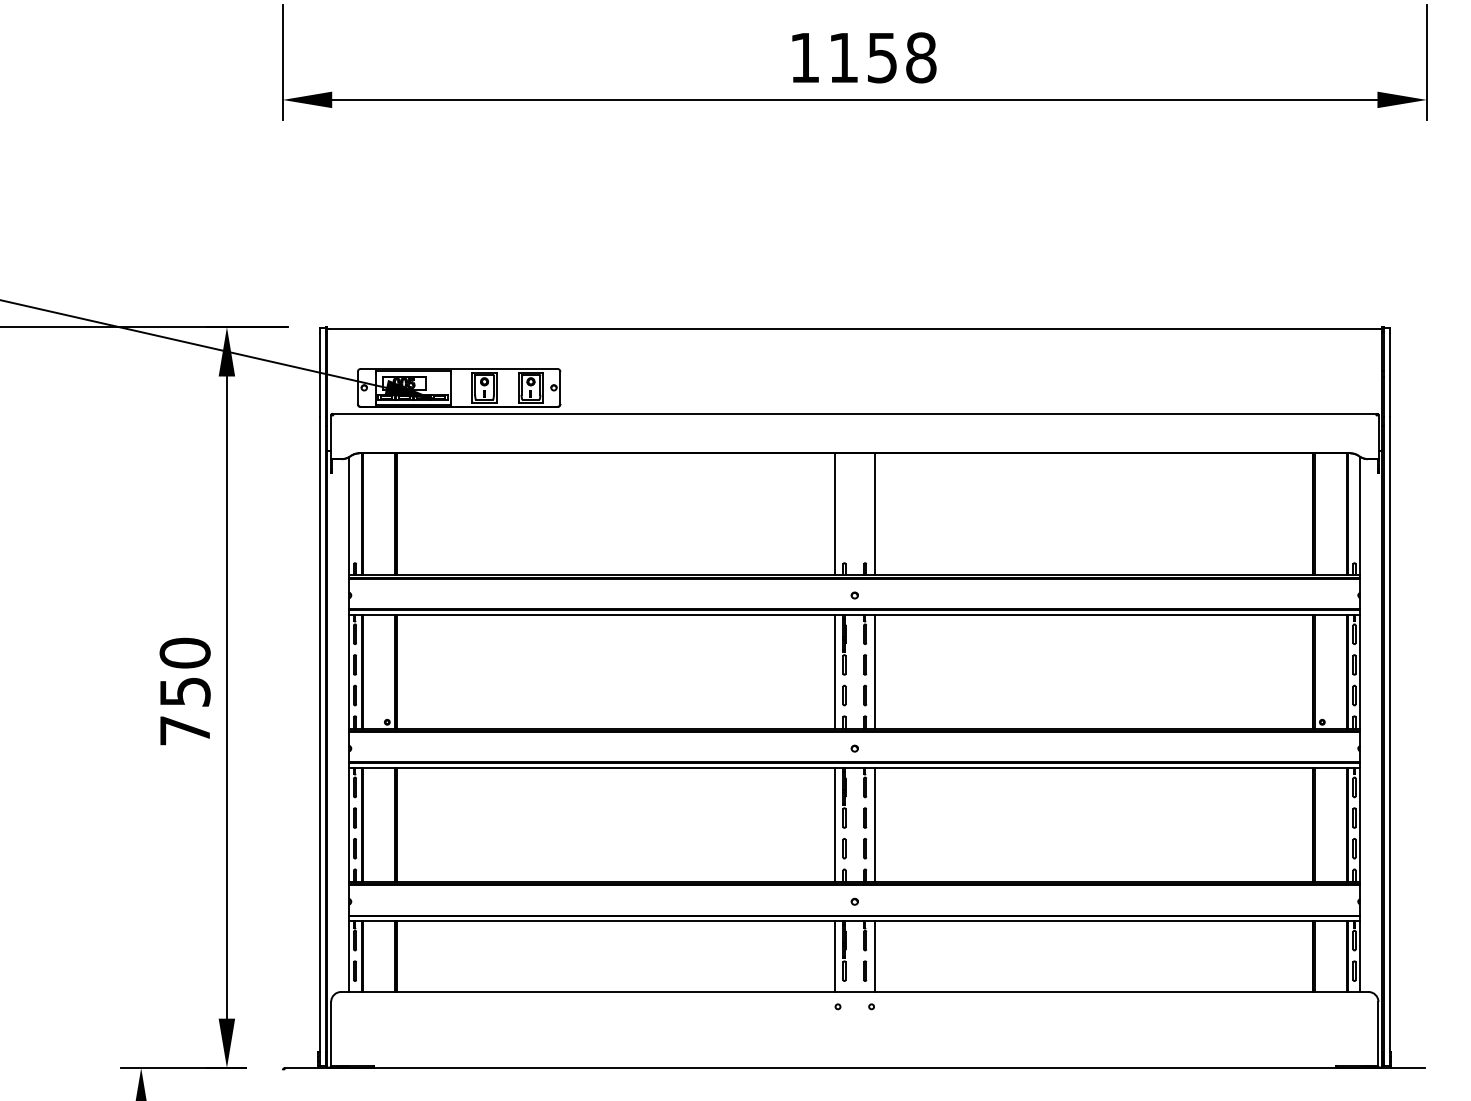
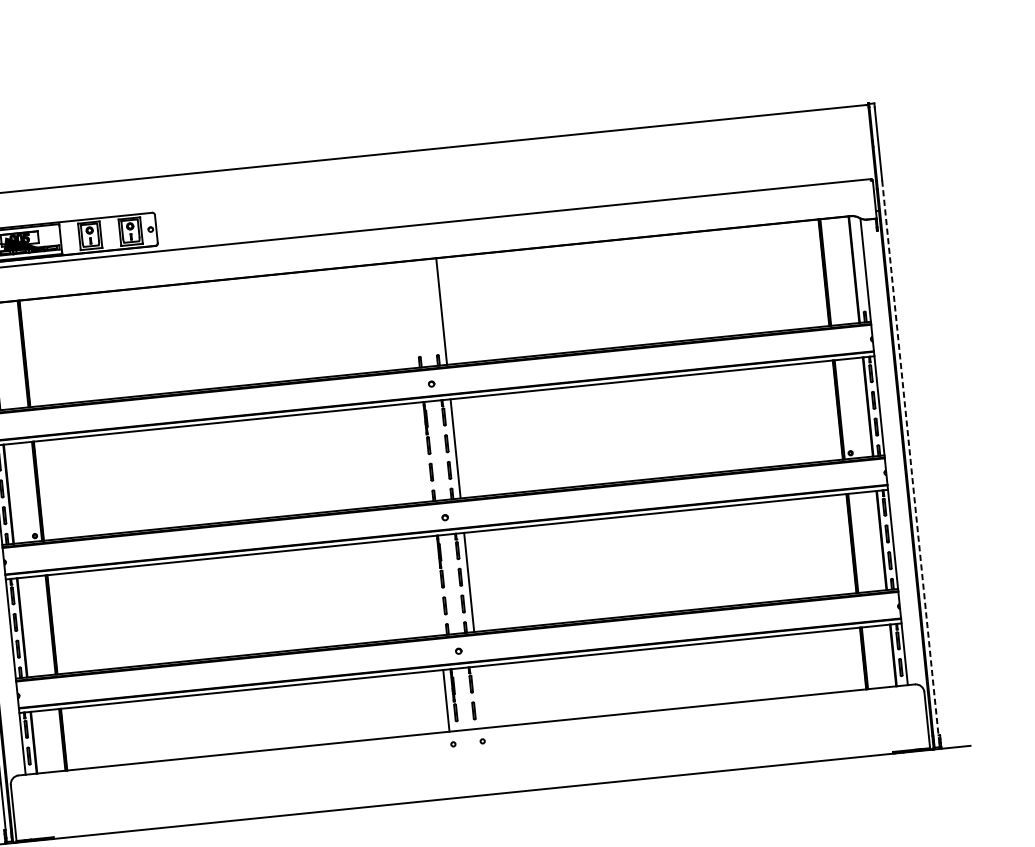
line: (835, 514) -> (407, 315), removed
line: (835, 671) -> (421, 452), removed
line: (1389, 739) -> (910, 462), solid -> dashed
line: (835, 824) -> (435, 585), removed
line: (874, 956) -> (480, 697), removed

